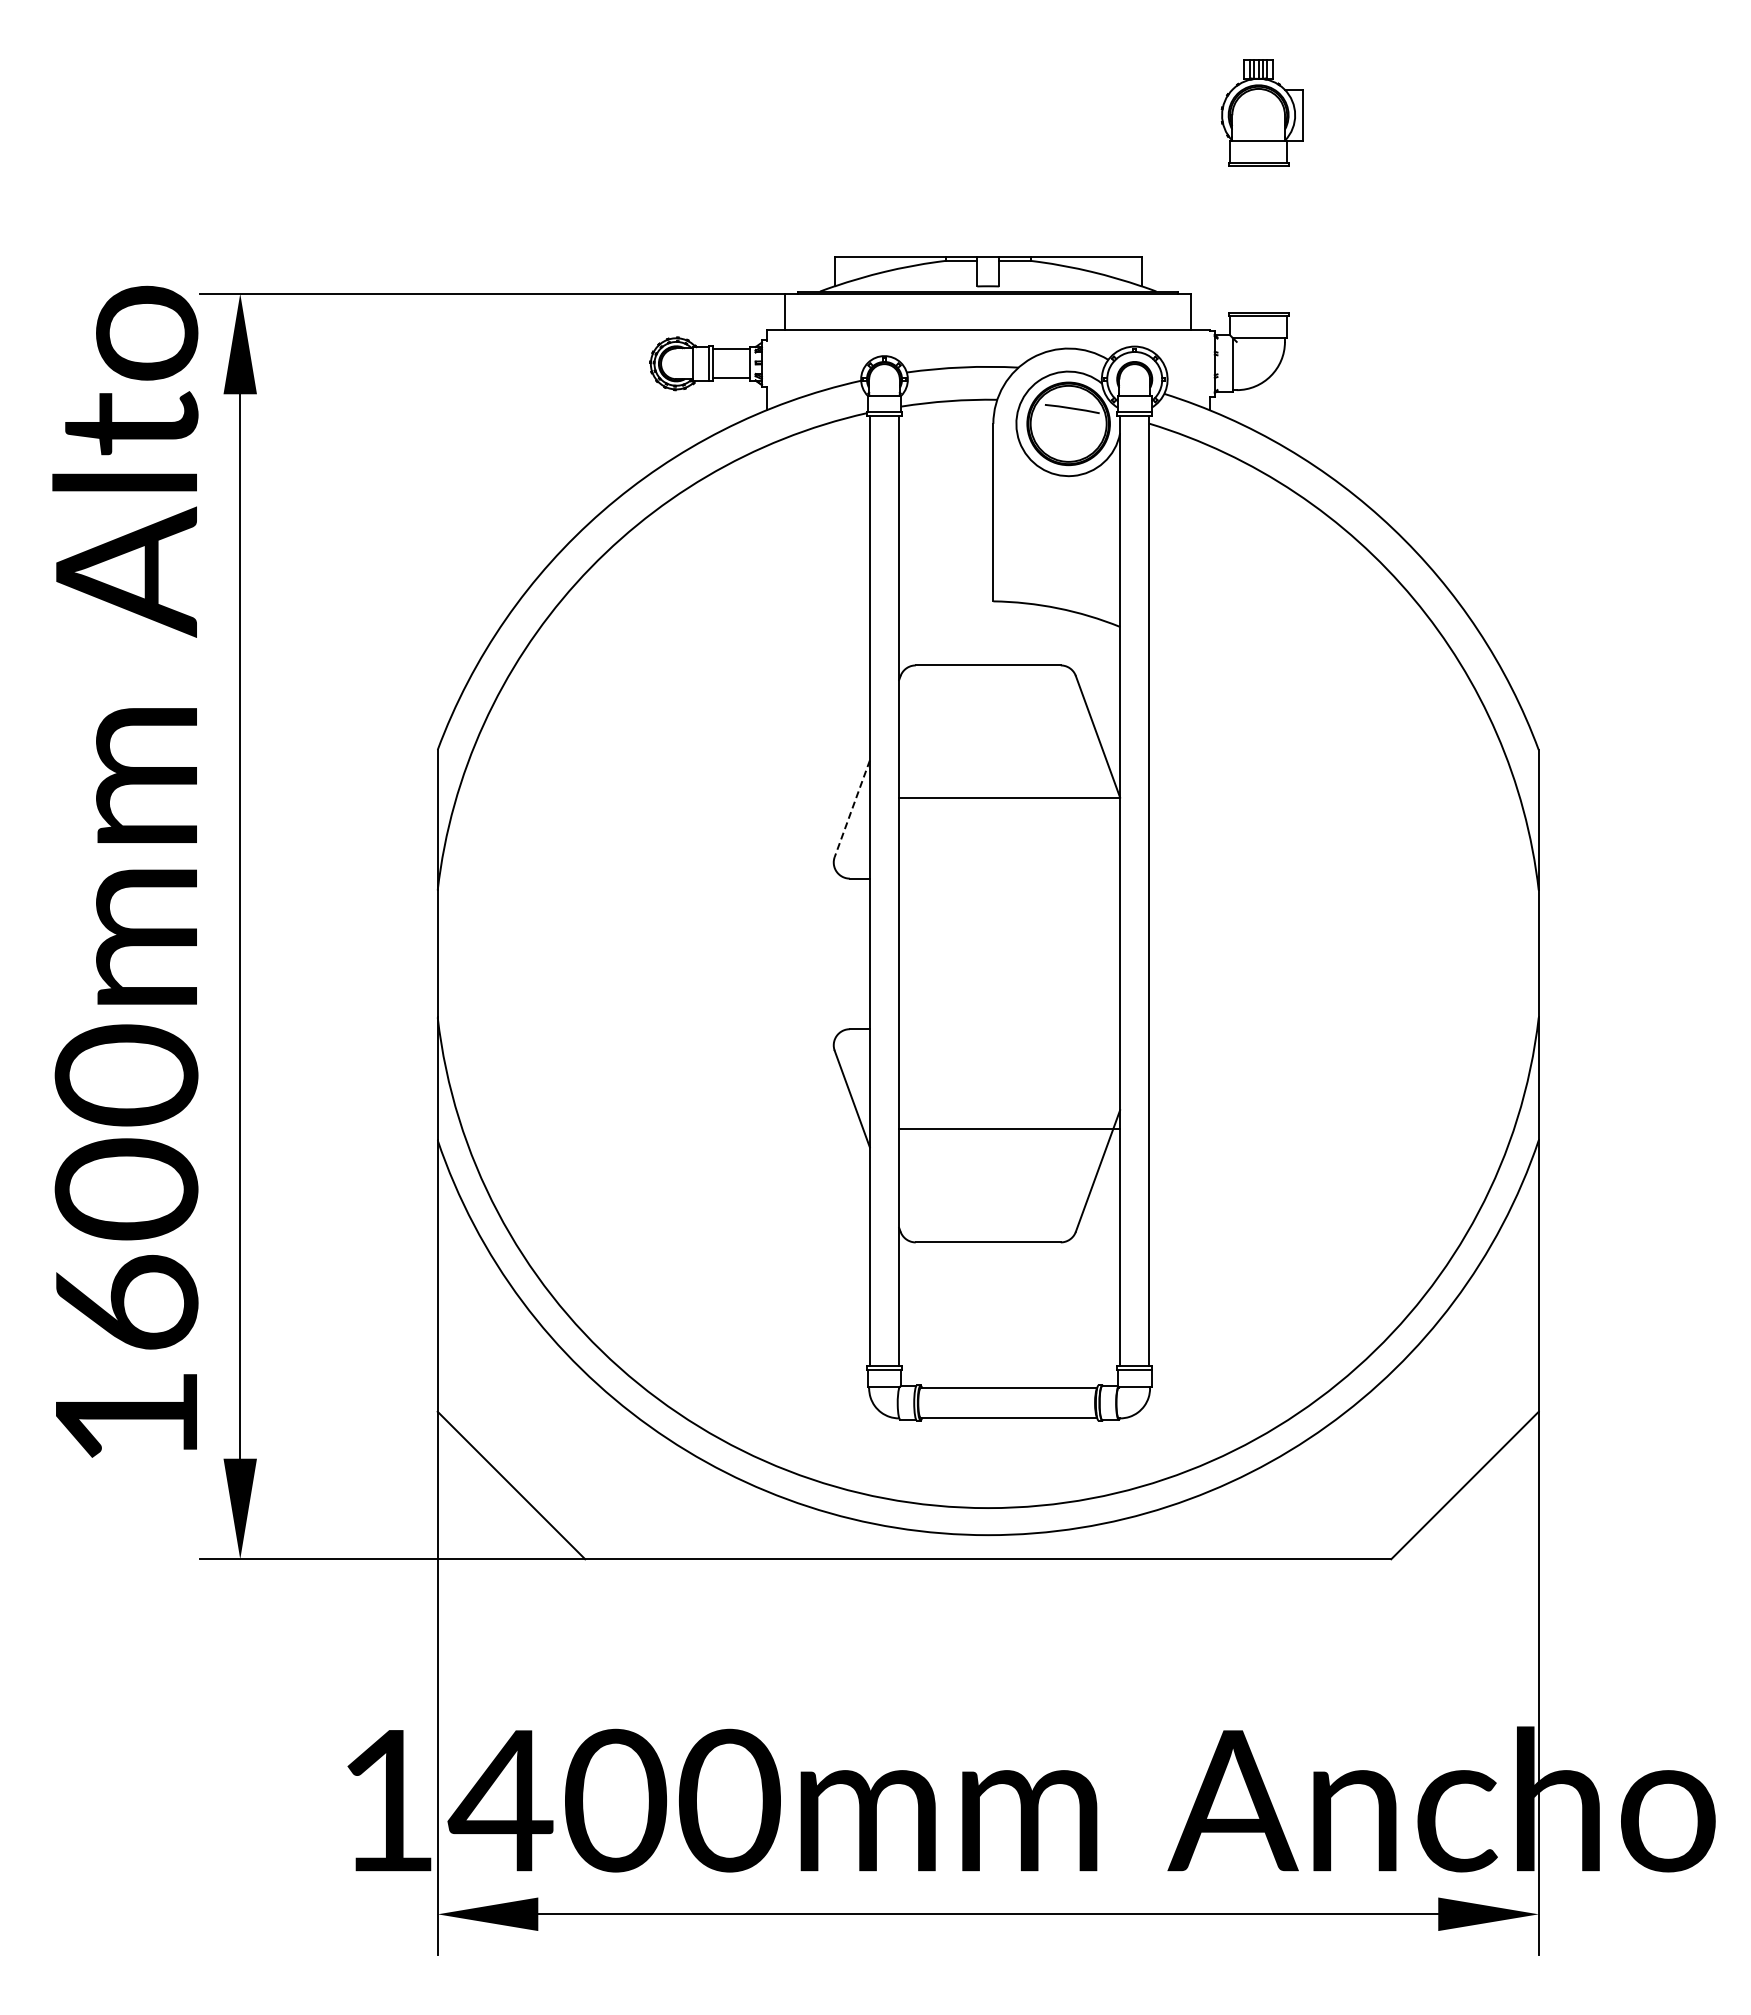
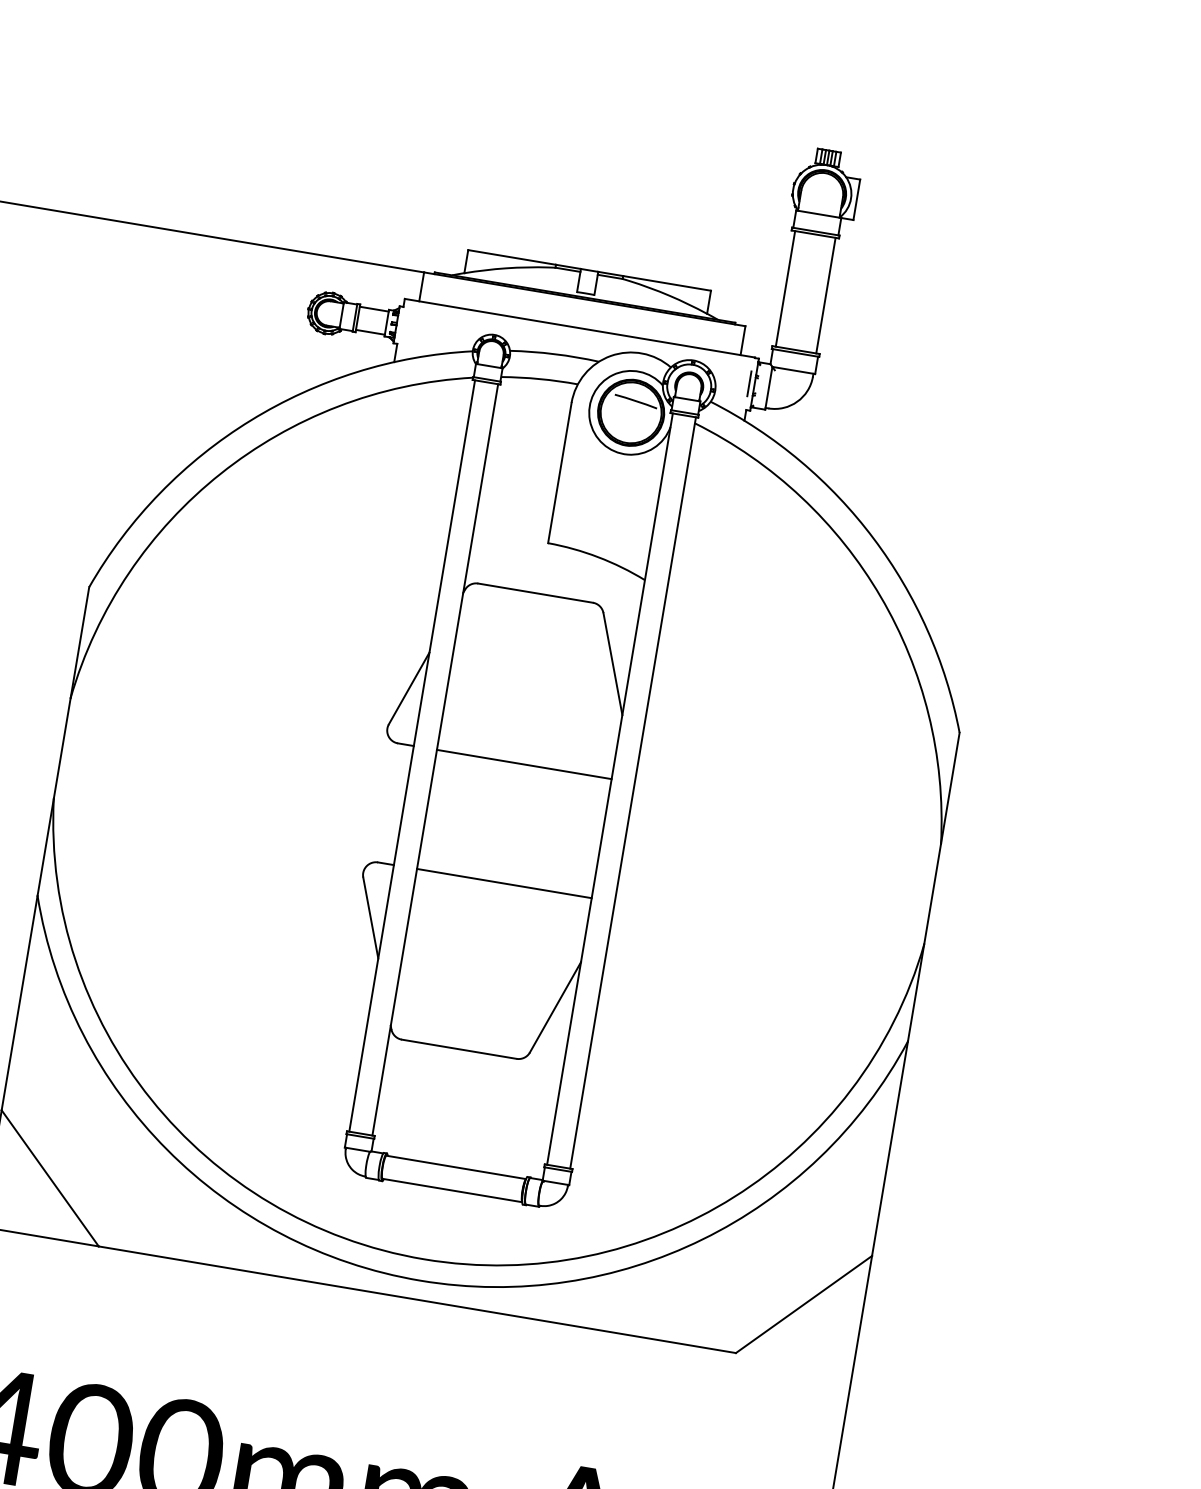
line: (1233, 239) -> (785, 288), added
line: (1284, 239) -> (826, 295), added
line: (1208, 363) -> (749, 383), added
line: (1009, 797) -> (524, 764), moved
line: (852, 809) -> (409, 689), dashed -> solid
line: (1009, 1129) -> (504, 883), moved

